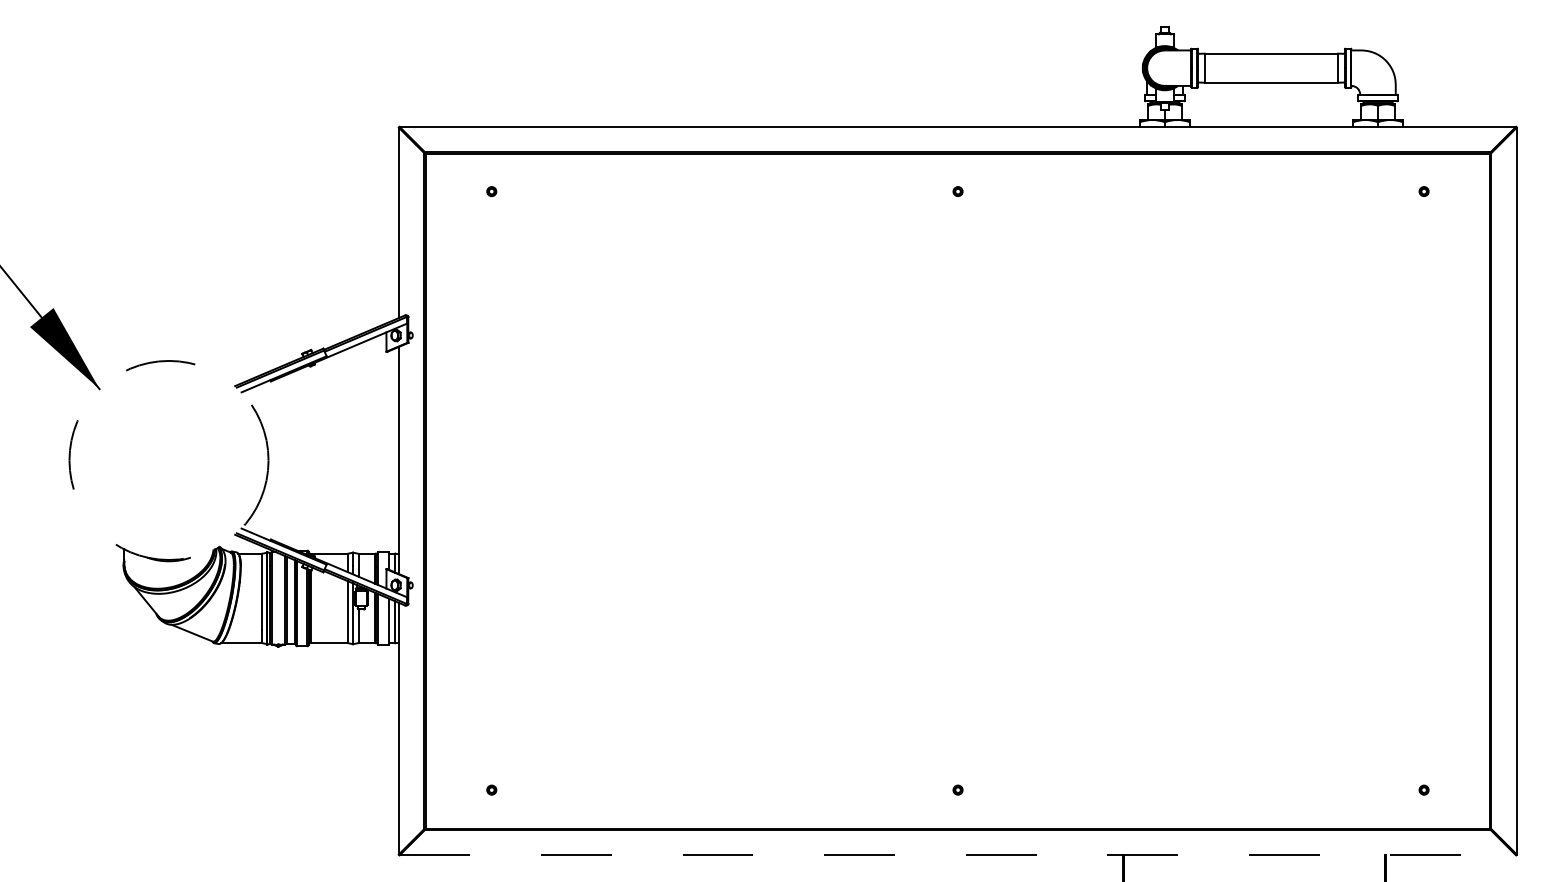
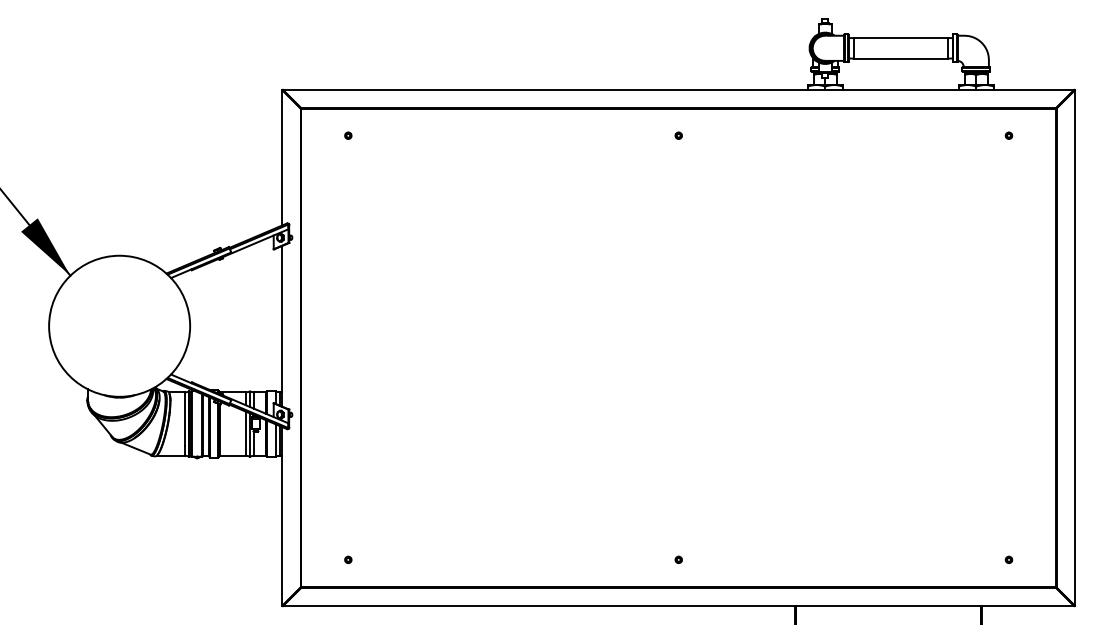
circle: (168, 459) -> (119, 325), dashed -> solid
line: (957, 855) -> (678, 606), dashed -> solid

